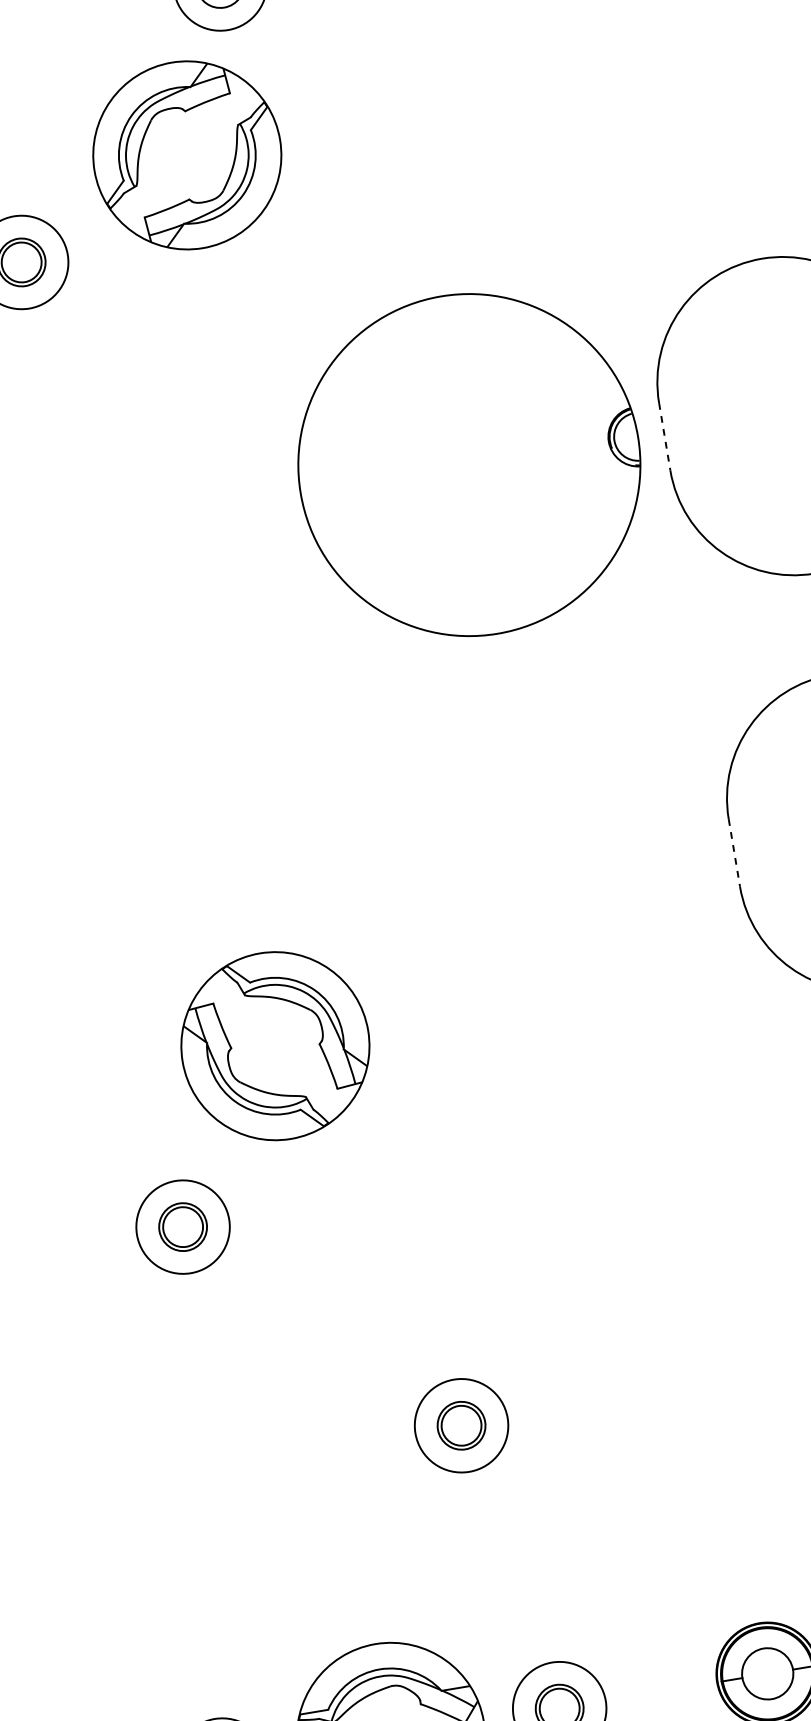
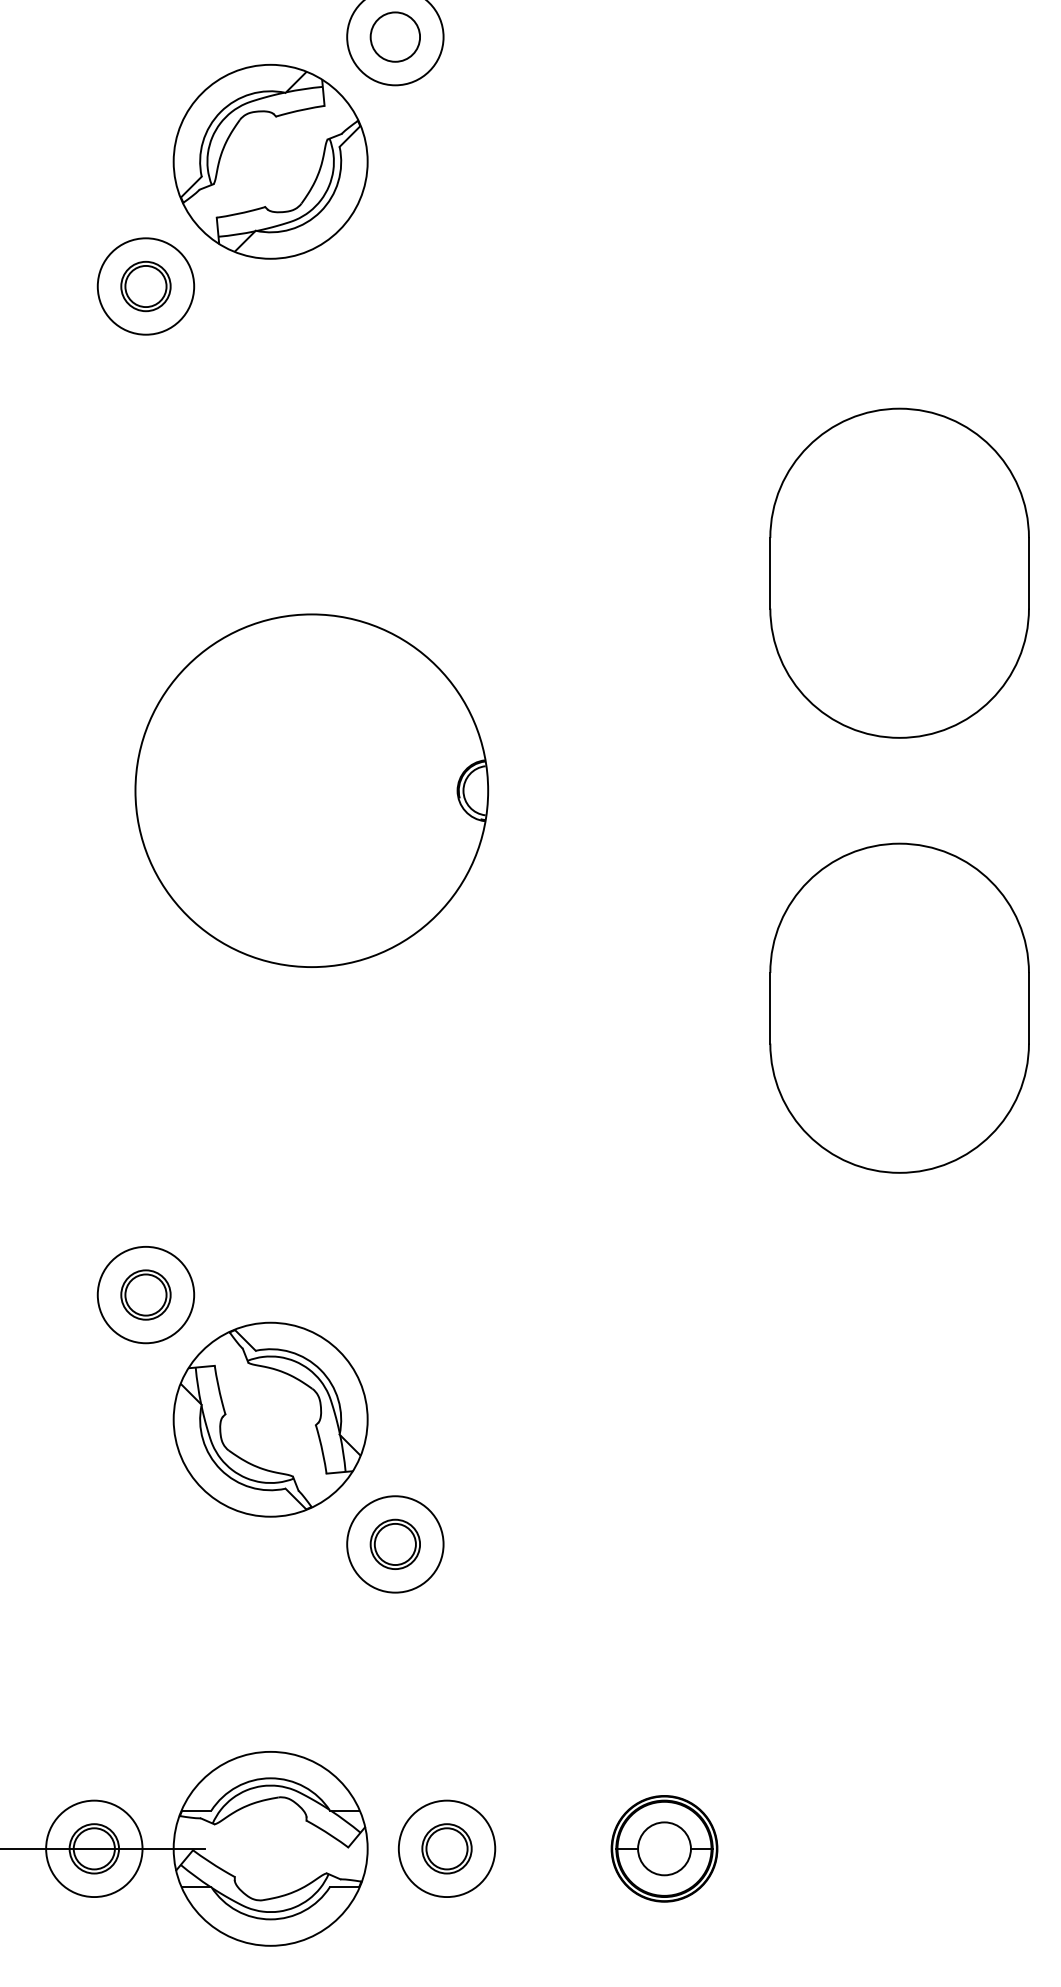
part: (187, 155) -> (270, 161), moved
line: (664, 437) -> (770, 573), dashed -> solid
part: (469, 464) -> (311, 790), moved
line: (734, 853) -> (770, 1008), dashed -> solid
part: (275, 1045) -> (270, 1419), moved

